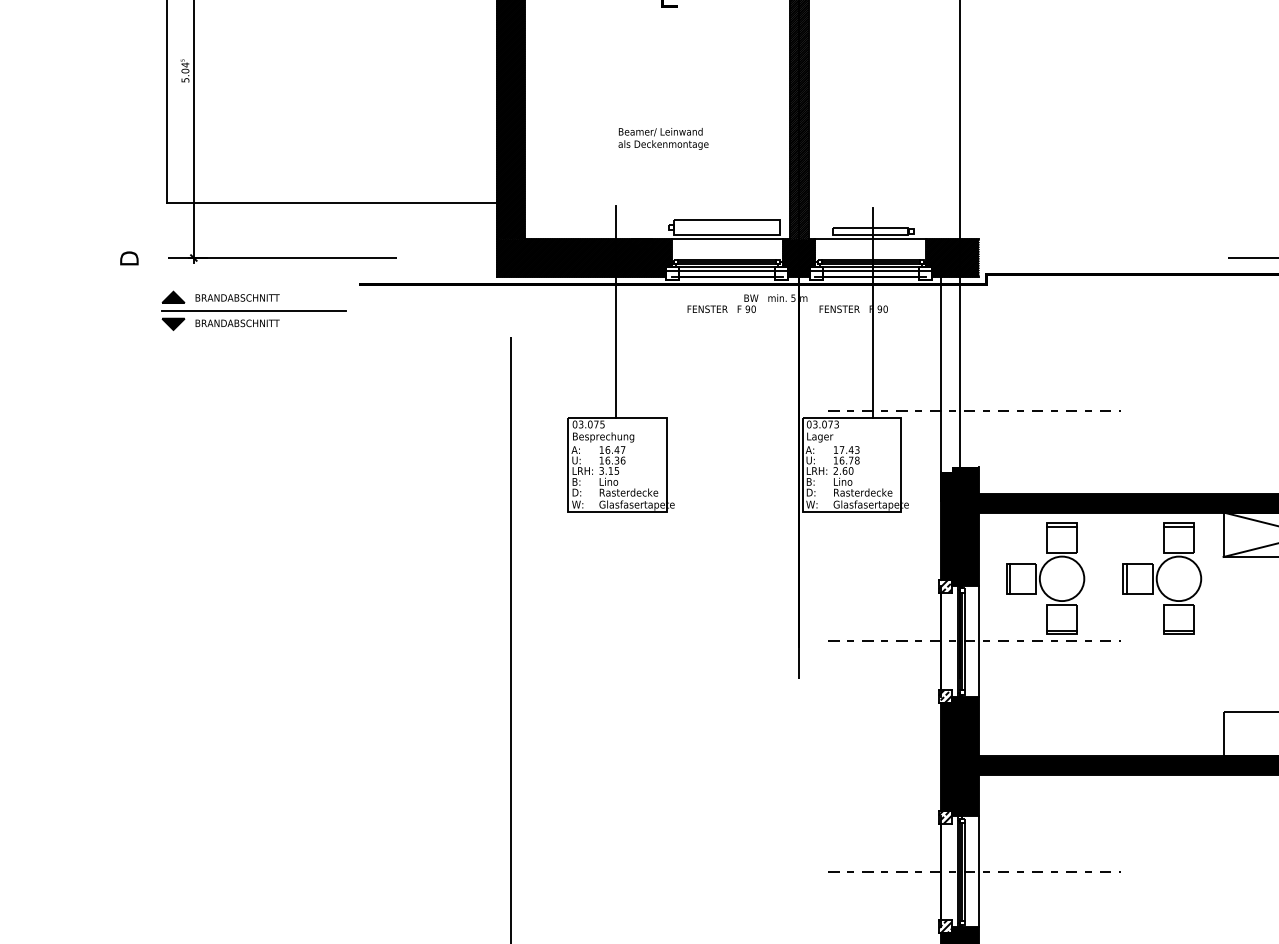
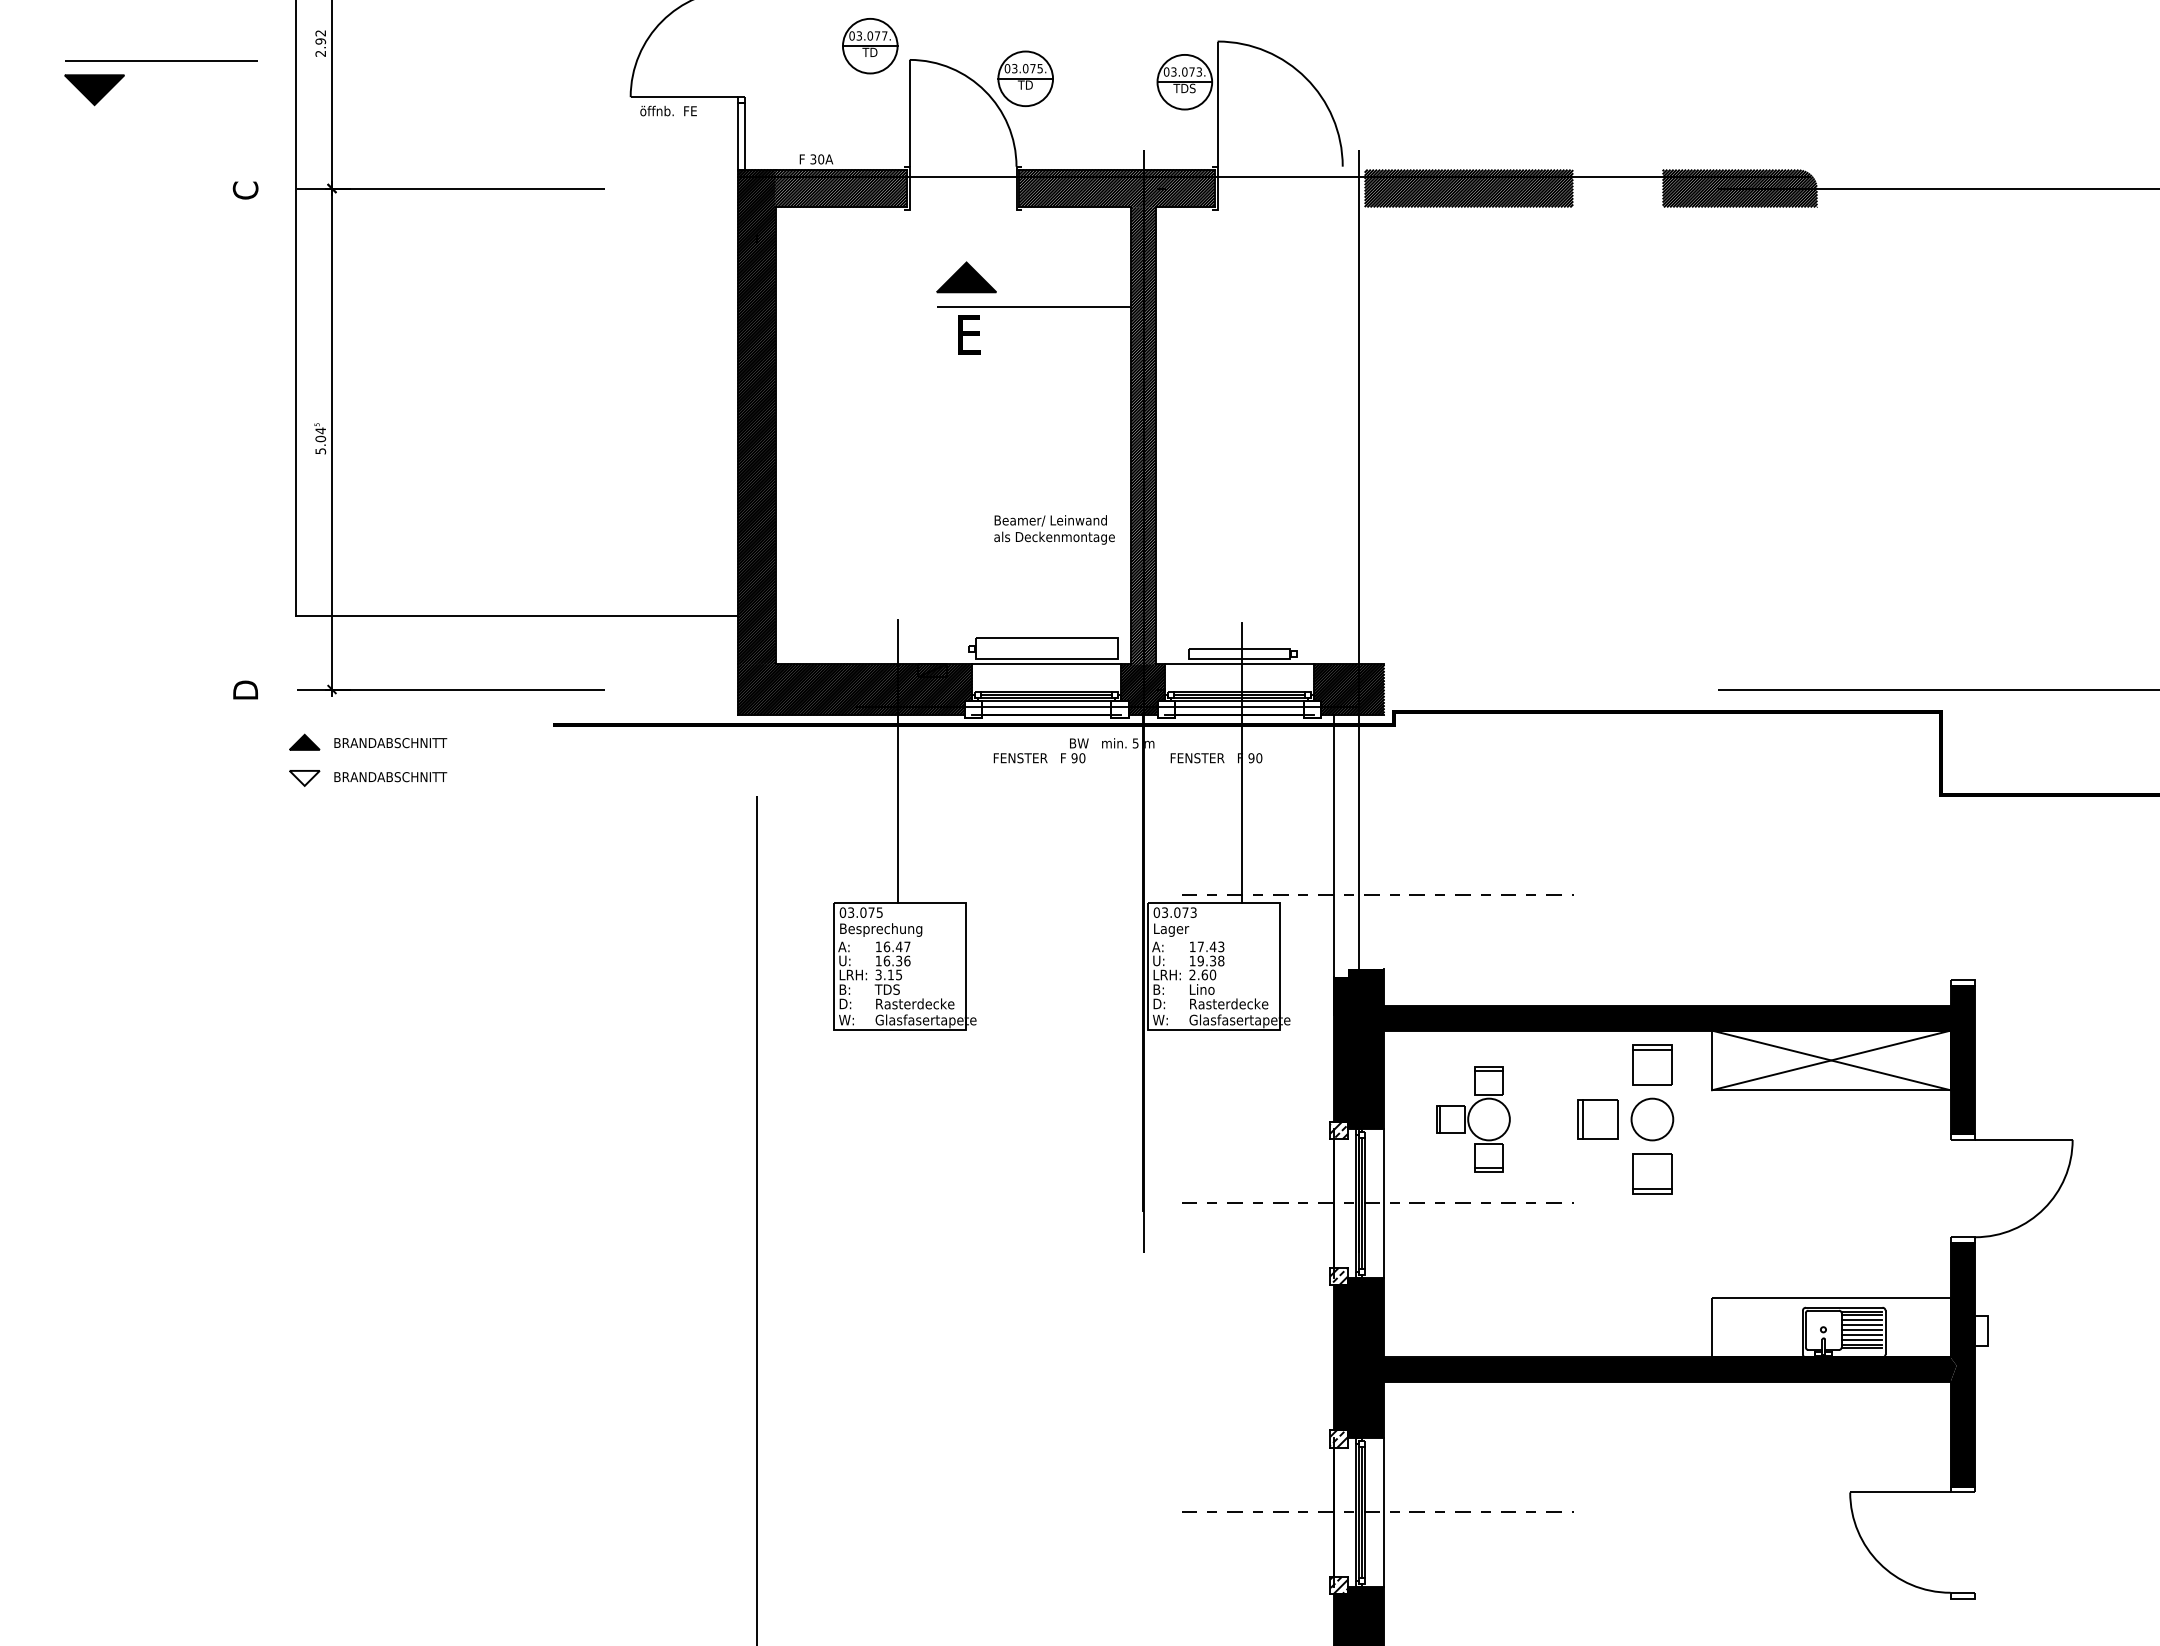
text: (663, 138) -> (1054, 529), moved
line: (253, 310) -> (412, 760), removed
fill: (173, 323) -> (304, 777), removed
text: (846, 460) -> (1206, 960), 16.78 -> 19.38
text: (608, 481) -> (887, 989), Lino -> TDS
part: (1045, 578) -> (1473, 1119), size x0.7
circle: (1179, 578) -> (1652, 1119), size x0.7

